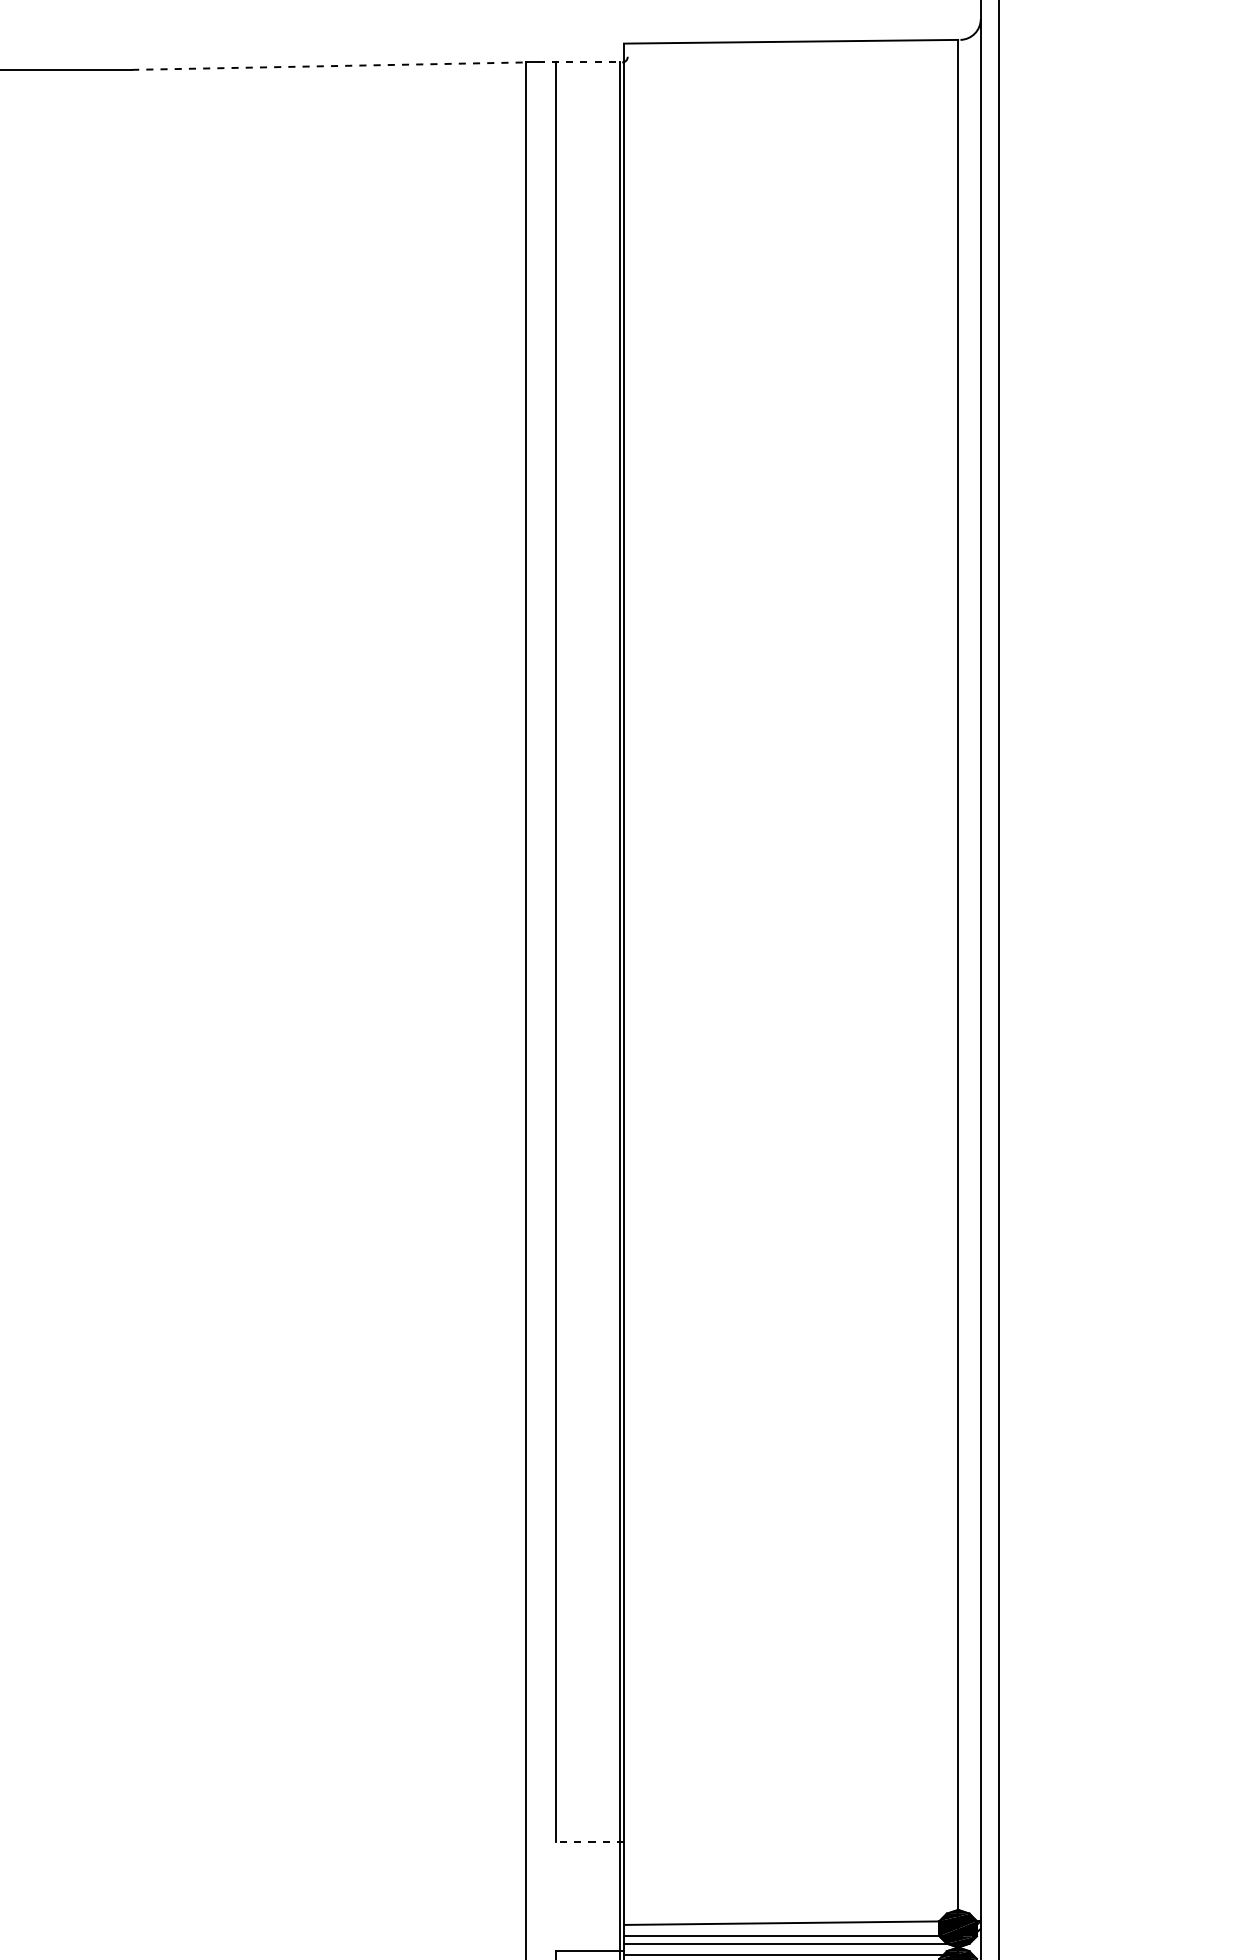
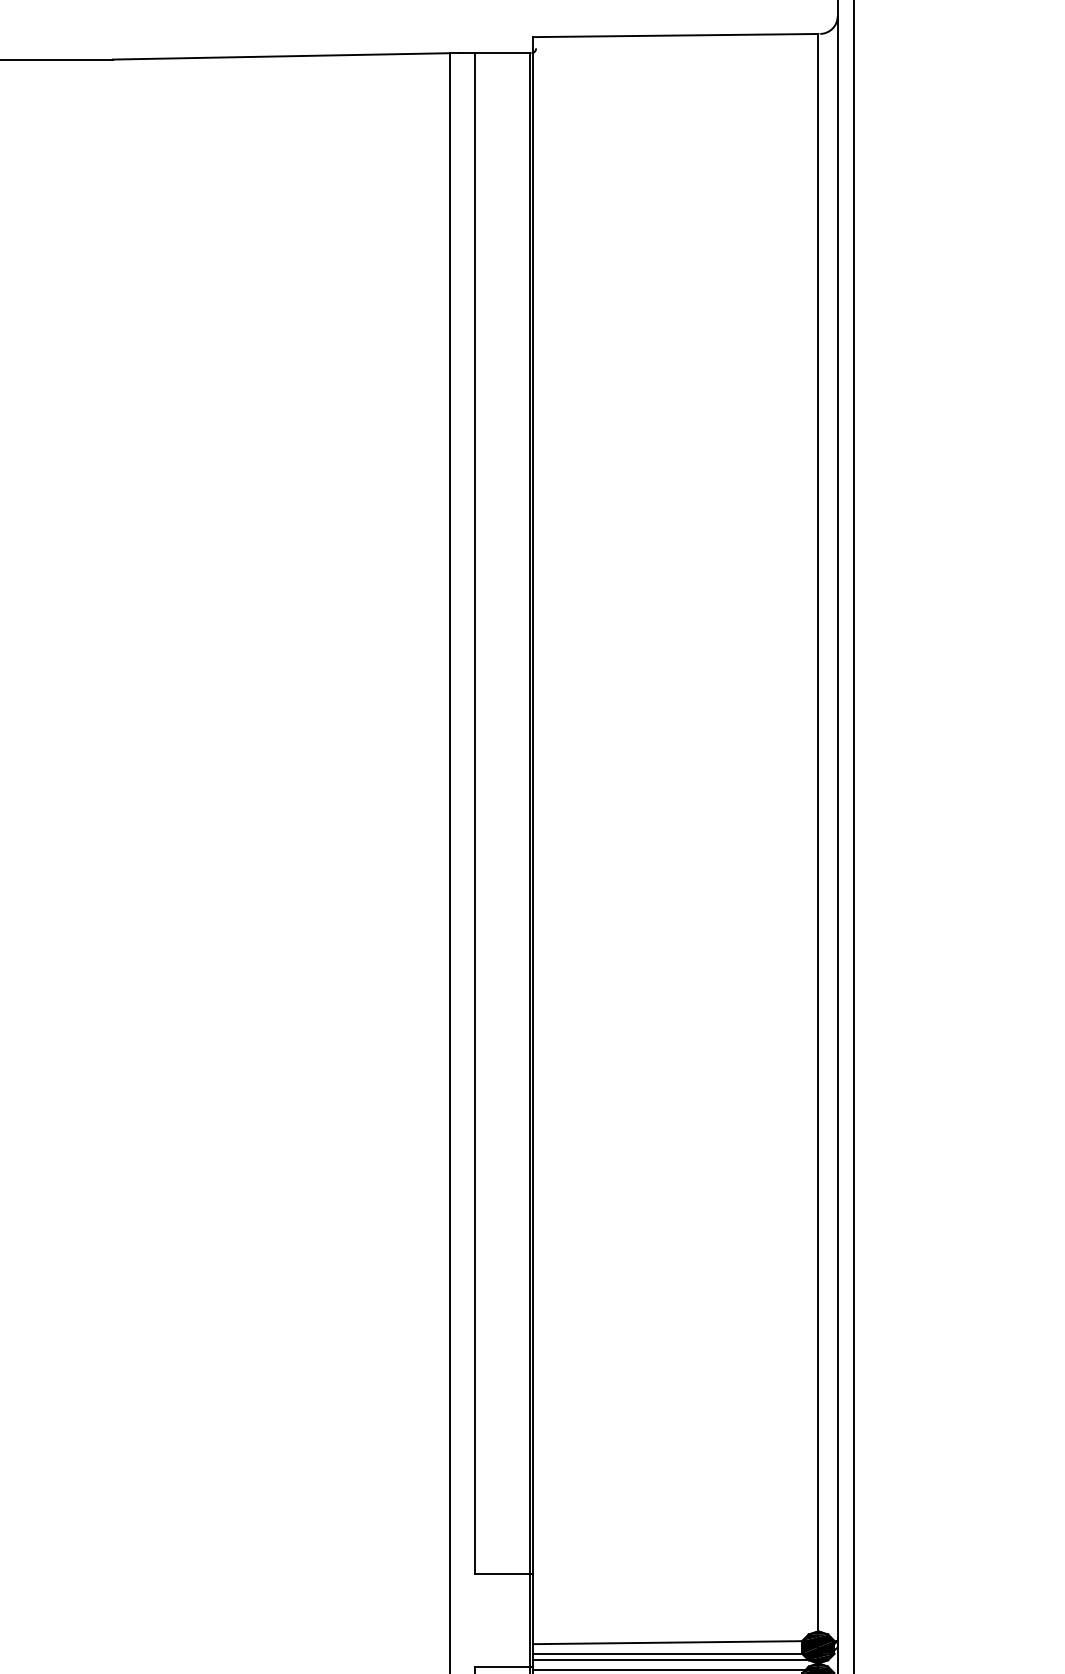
line: (579, 62) -> (494, 53), dashed -> solid
line: (329, 66) -> (281, 56), dashed -> solid
line: (590, 1842) -> (504, 1573), dashed -> solid

